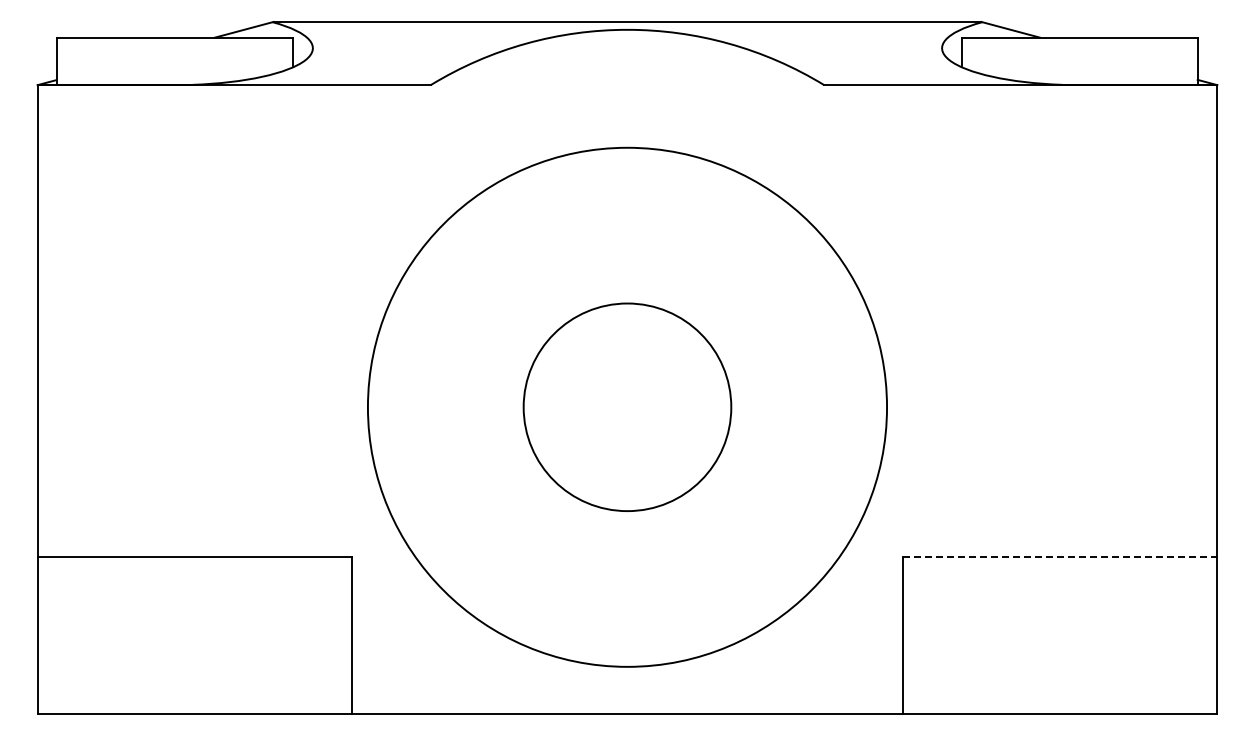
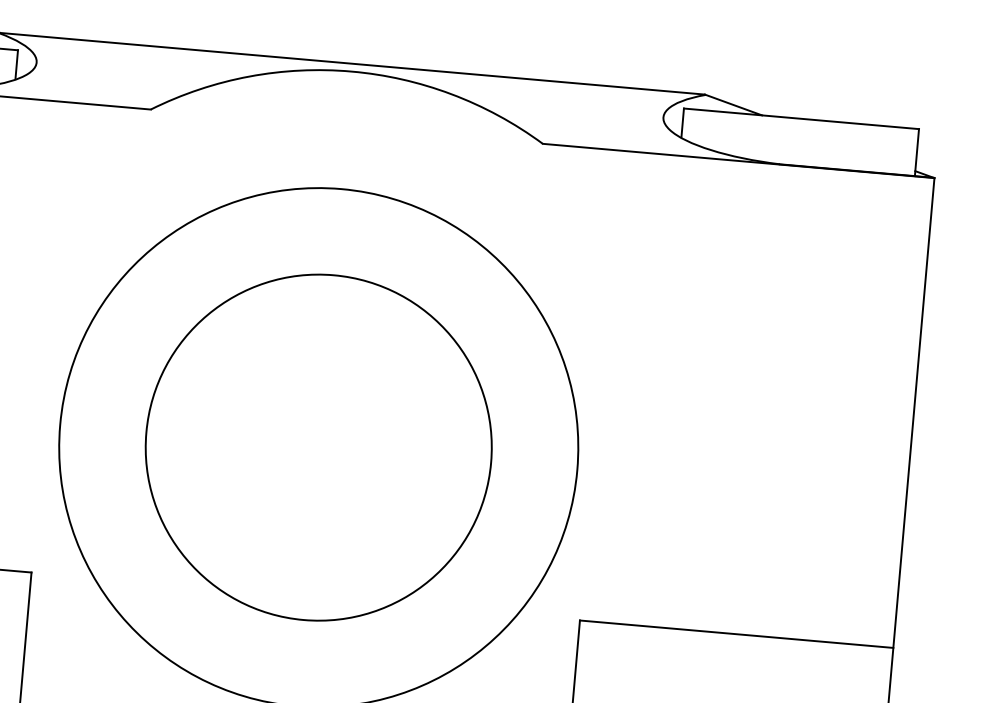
circle: (627, 407) -> (318, 447), size x1.67
line: (1060, 556) -> (737, 633), dashed -> solid

